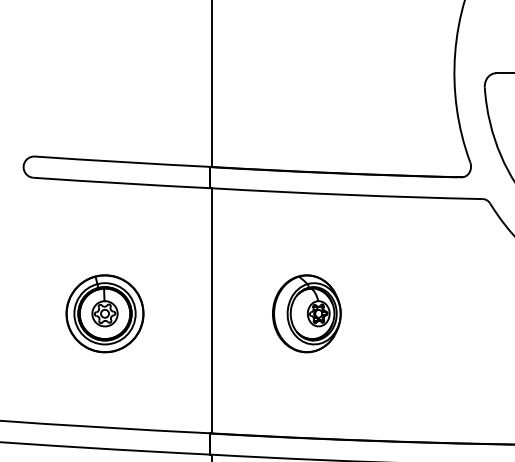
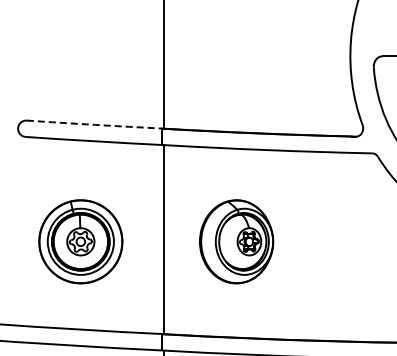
arc: (123, 161) -> (95, 124), solid -> dashed
part: (104, 313) -> (80, 241), size x1.4
part: (306, 313) -> (236, 241), size x1.4

